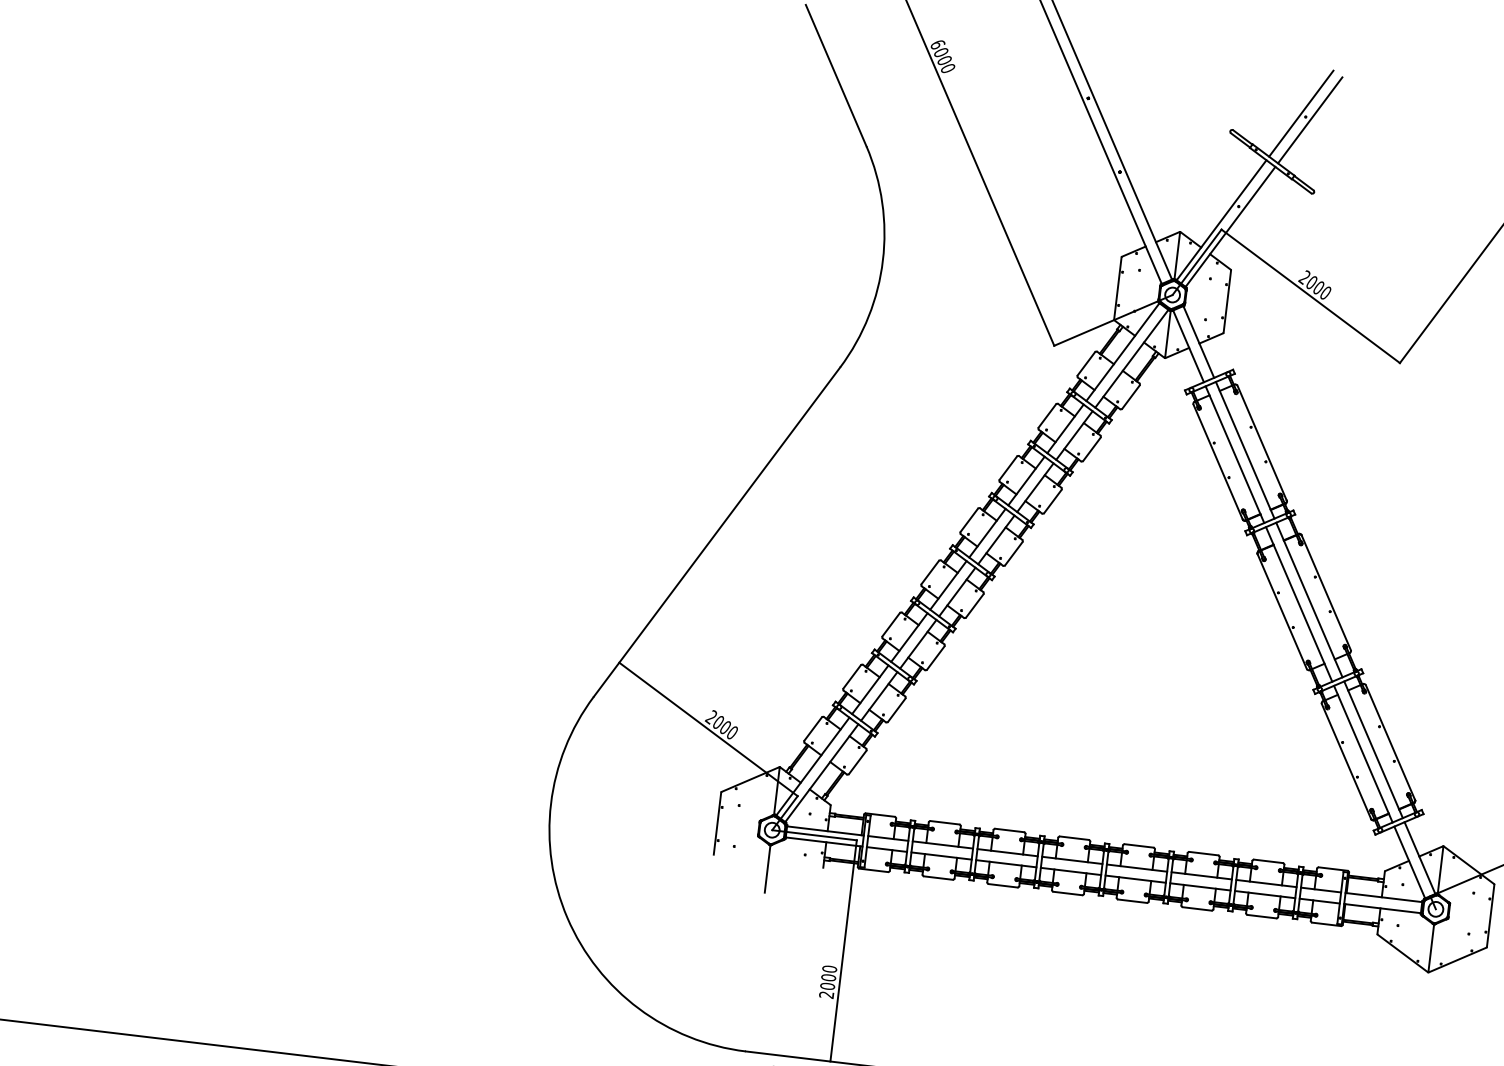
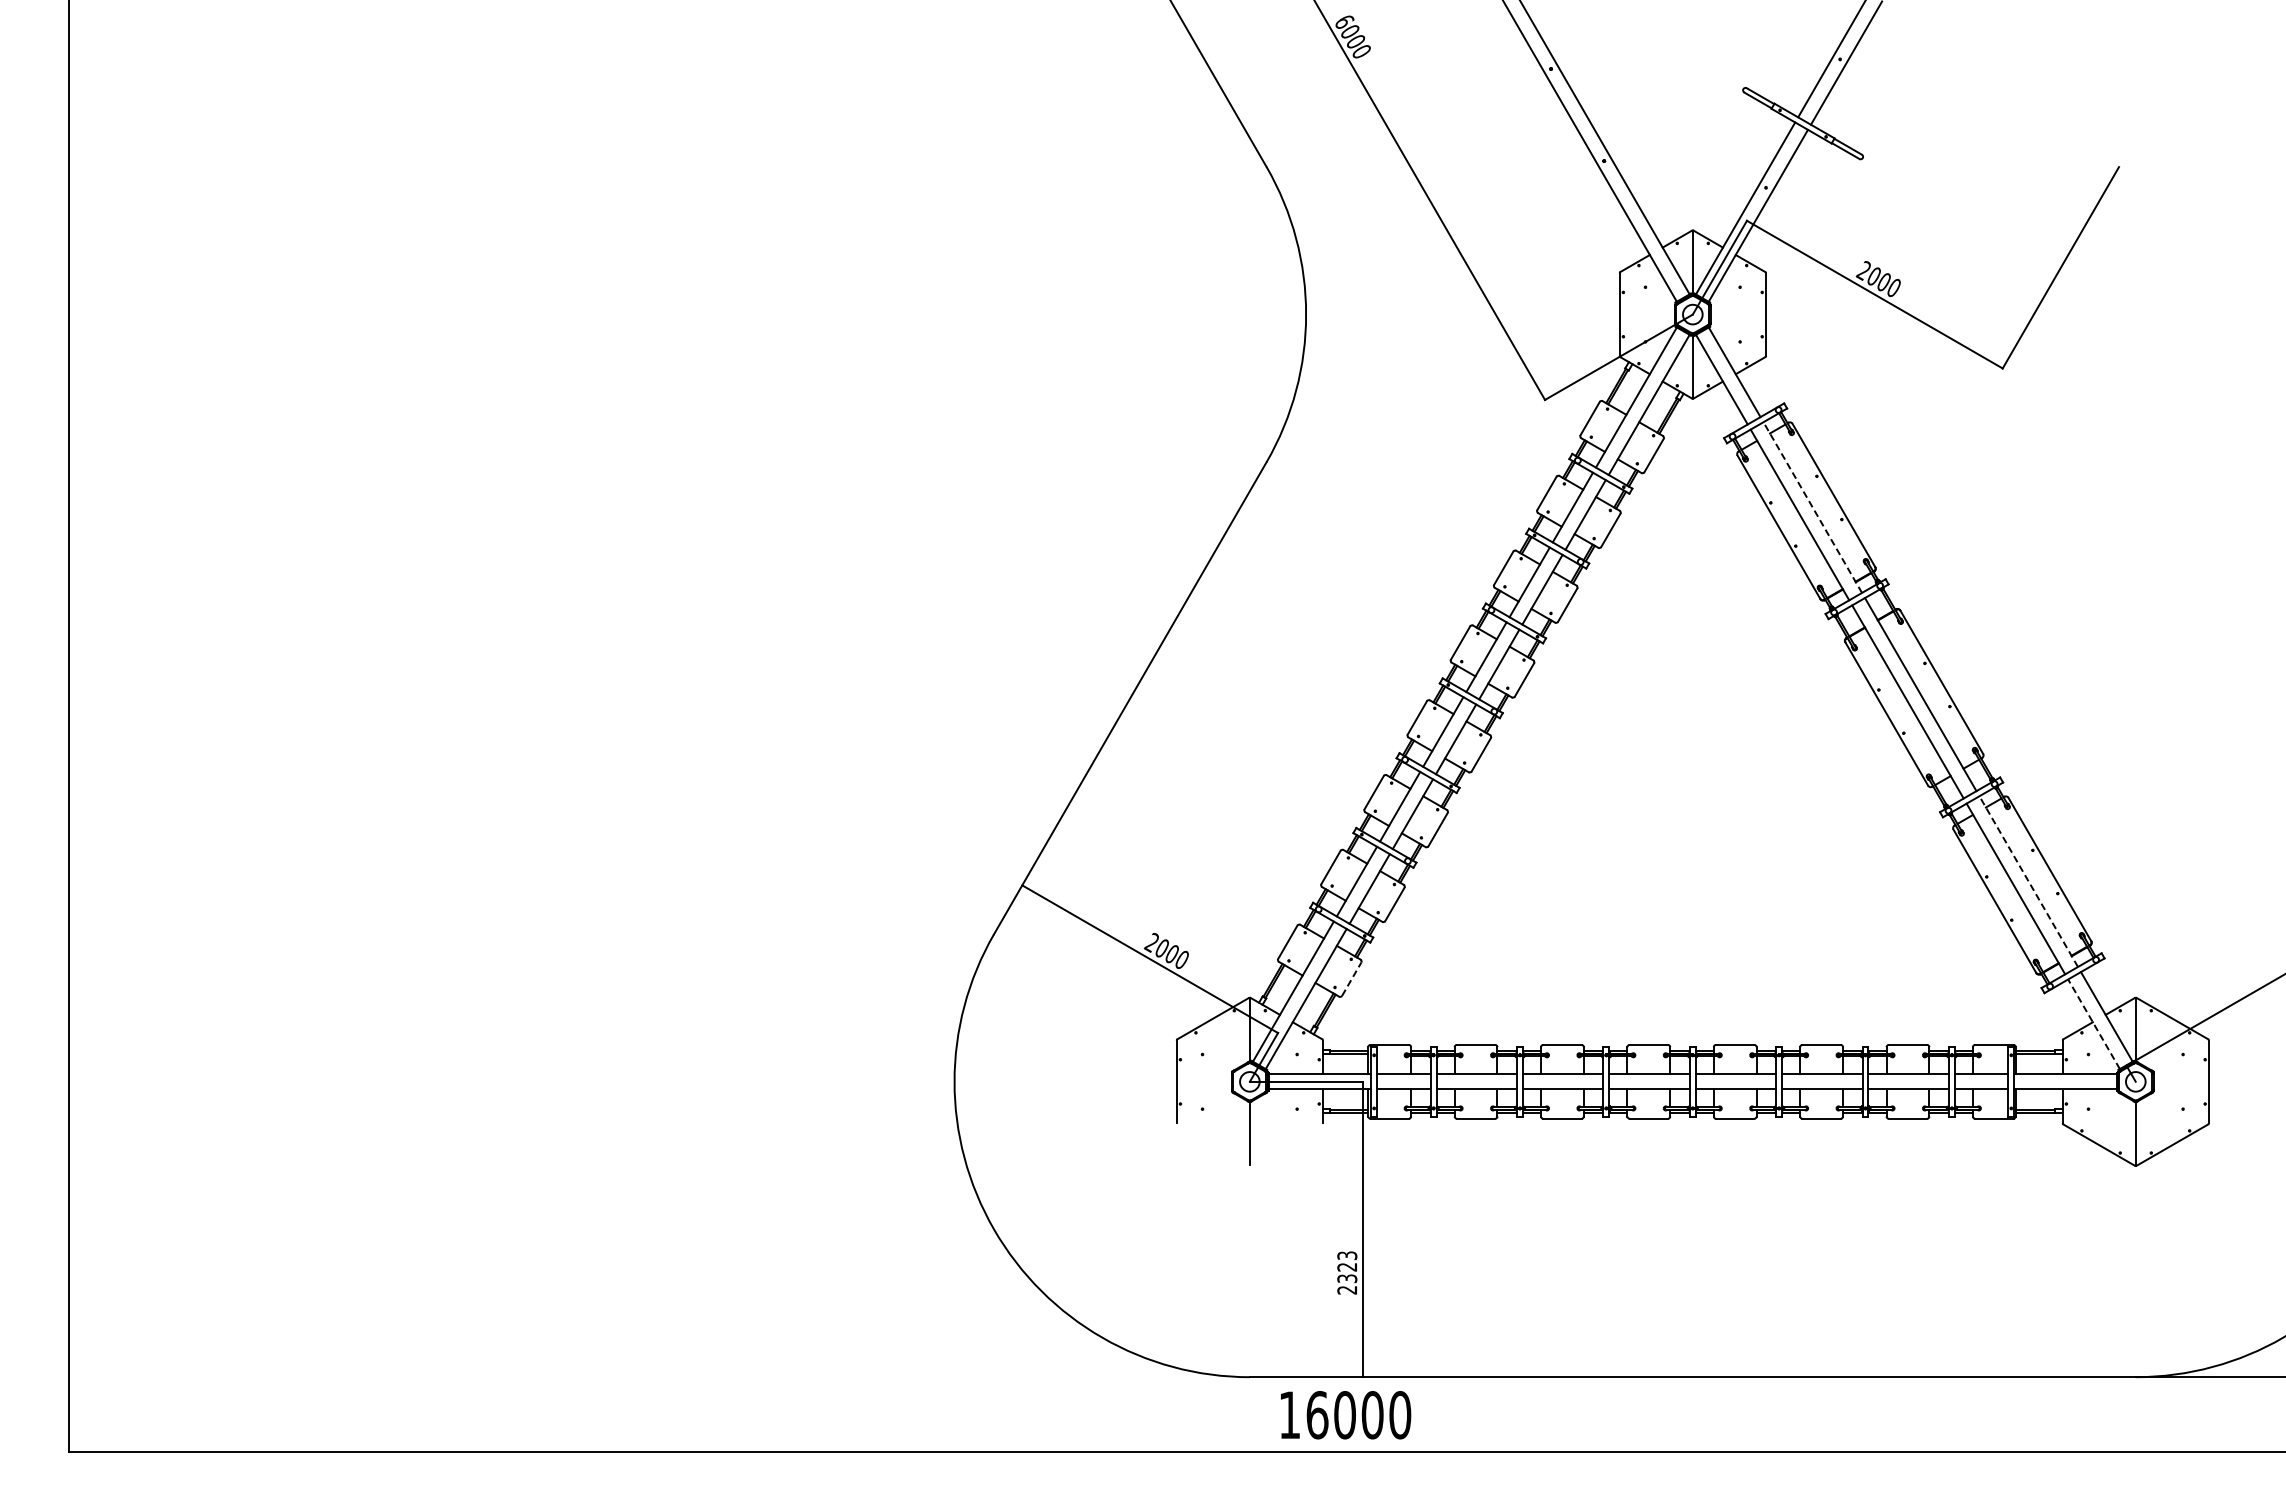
line: (1245, 450) -> (1812, 507), solid -> dashed
line: (1373, 749) -> (2028, 881), solid -> dashed
line: (857, 761) -> (1351, 978), solid -> dashed
line: (1410, 862) -> (2094, 1024), solid -> dashed
text: (828, 978) -> (1347, 1267), 2000 -> 2323

